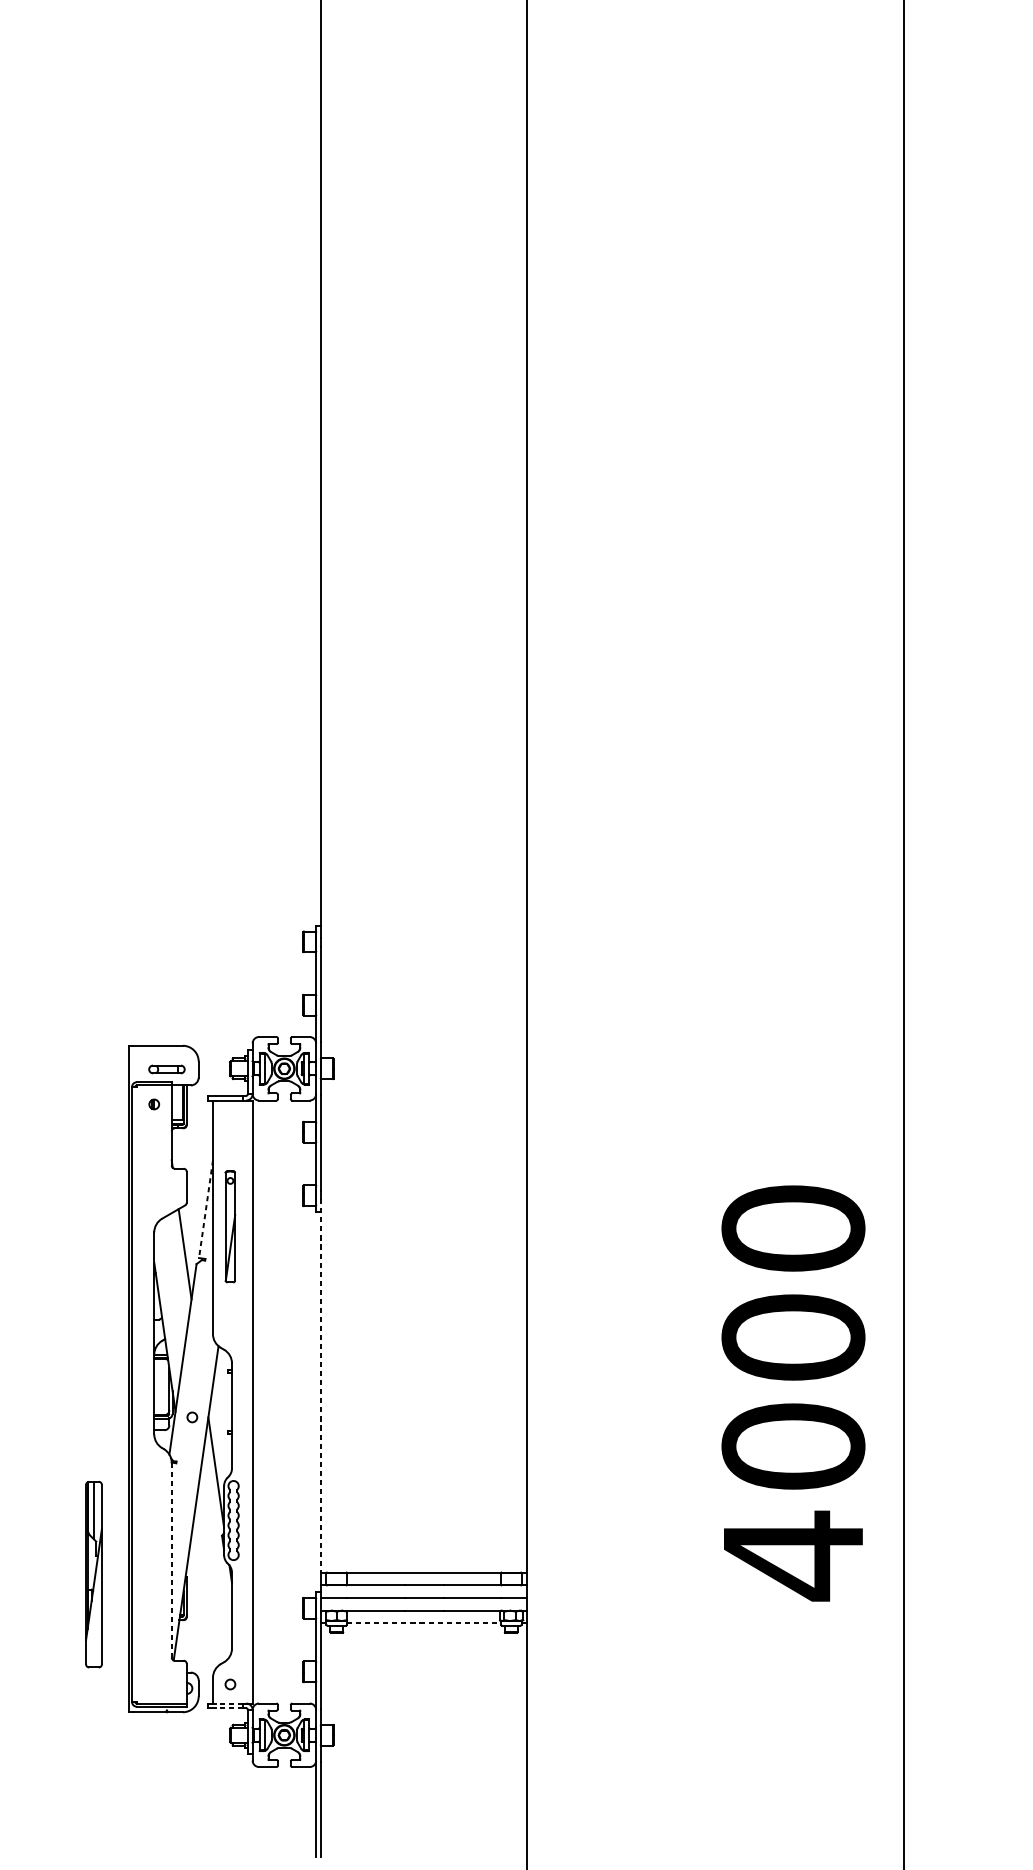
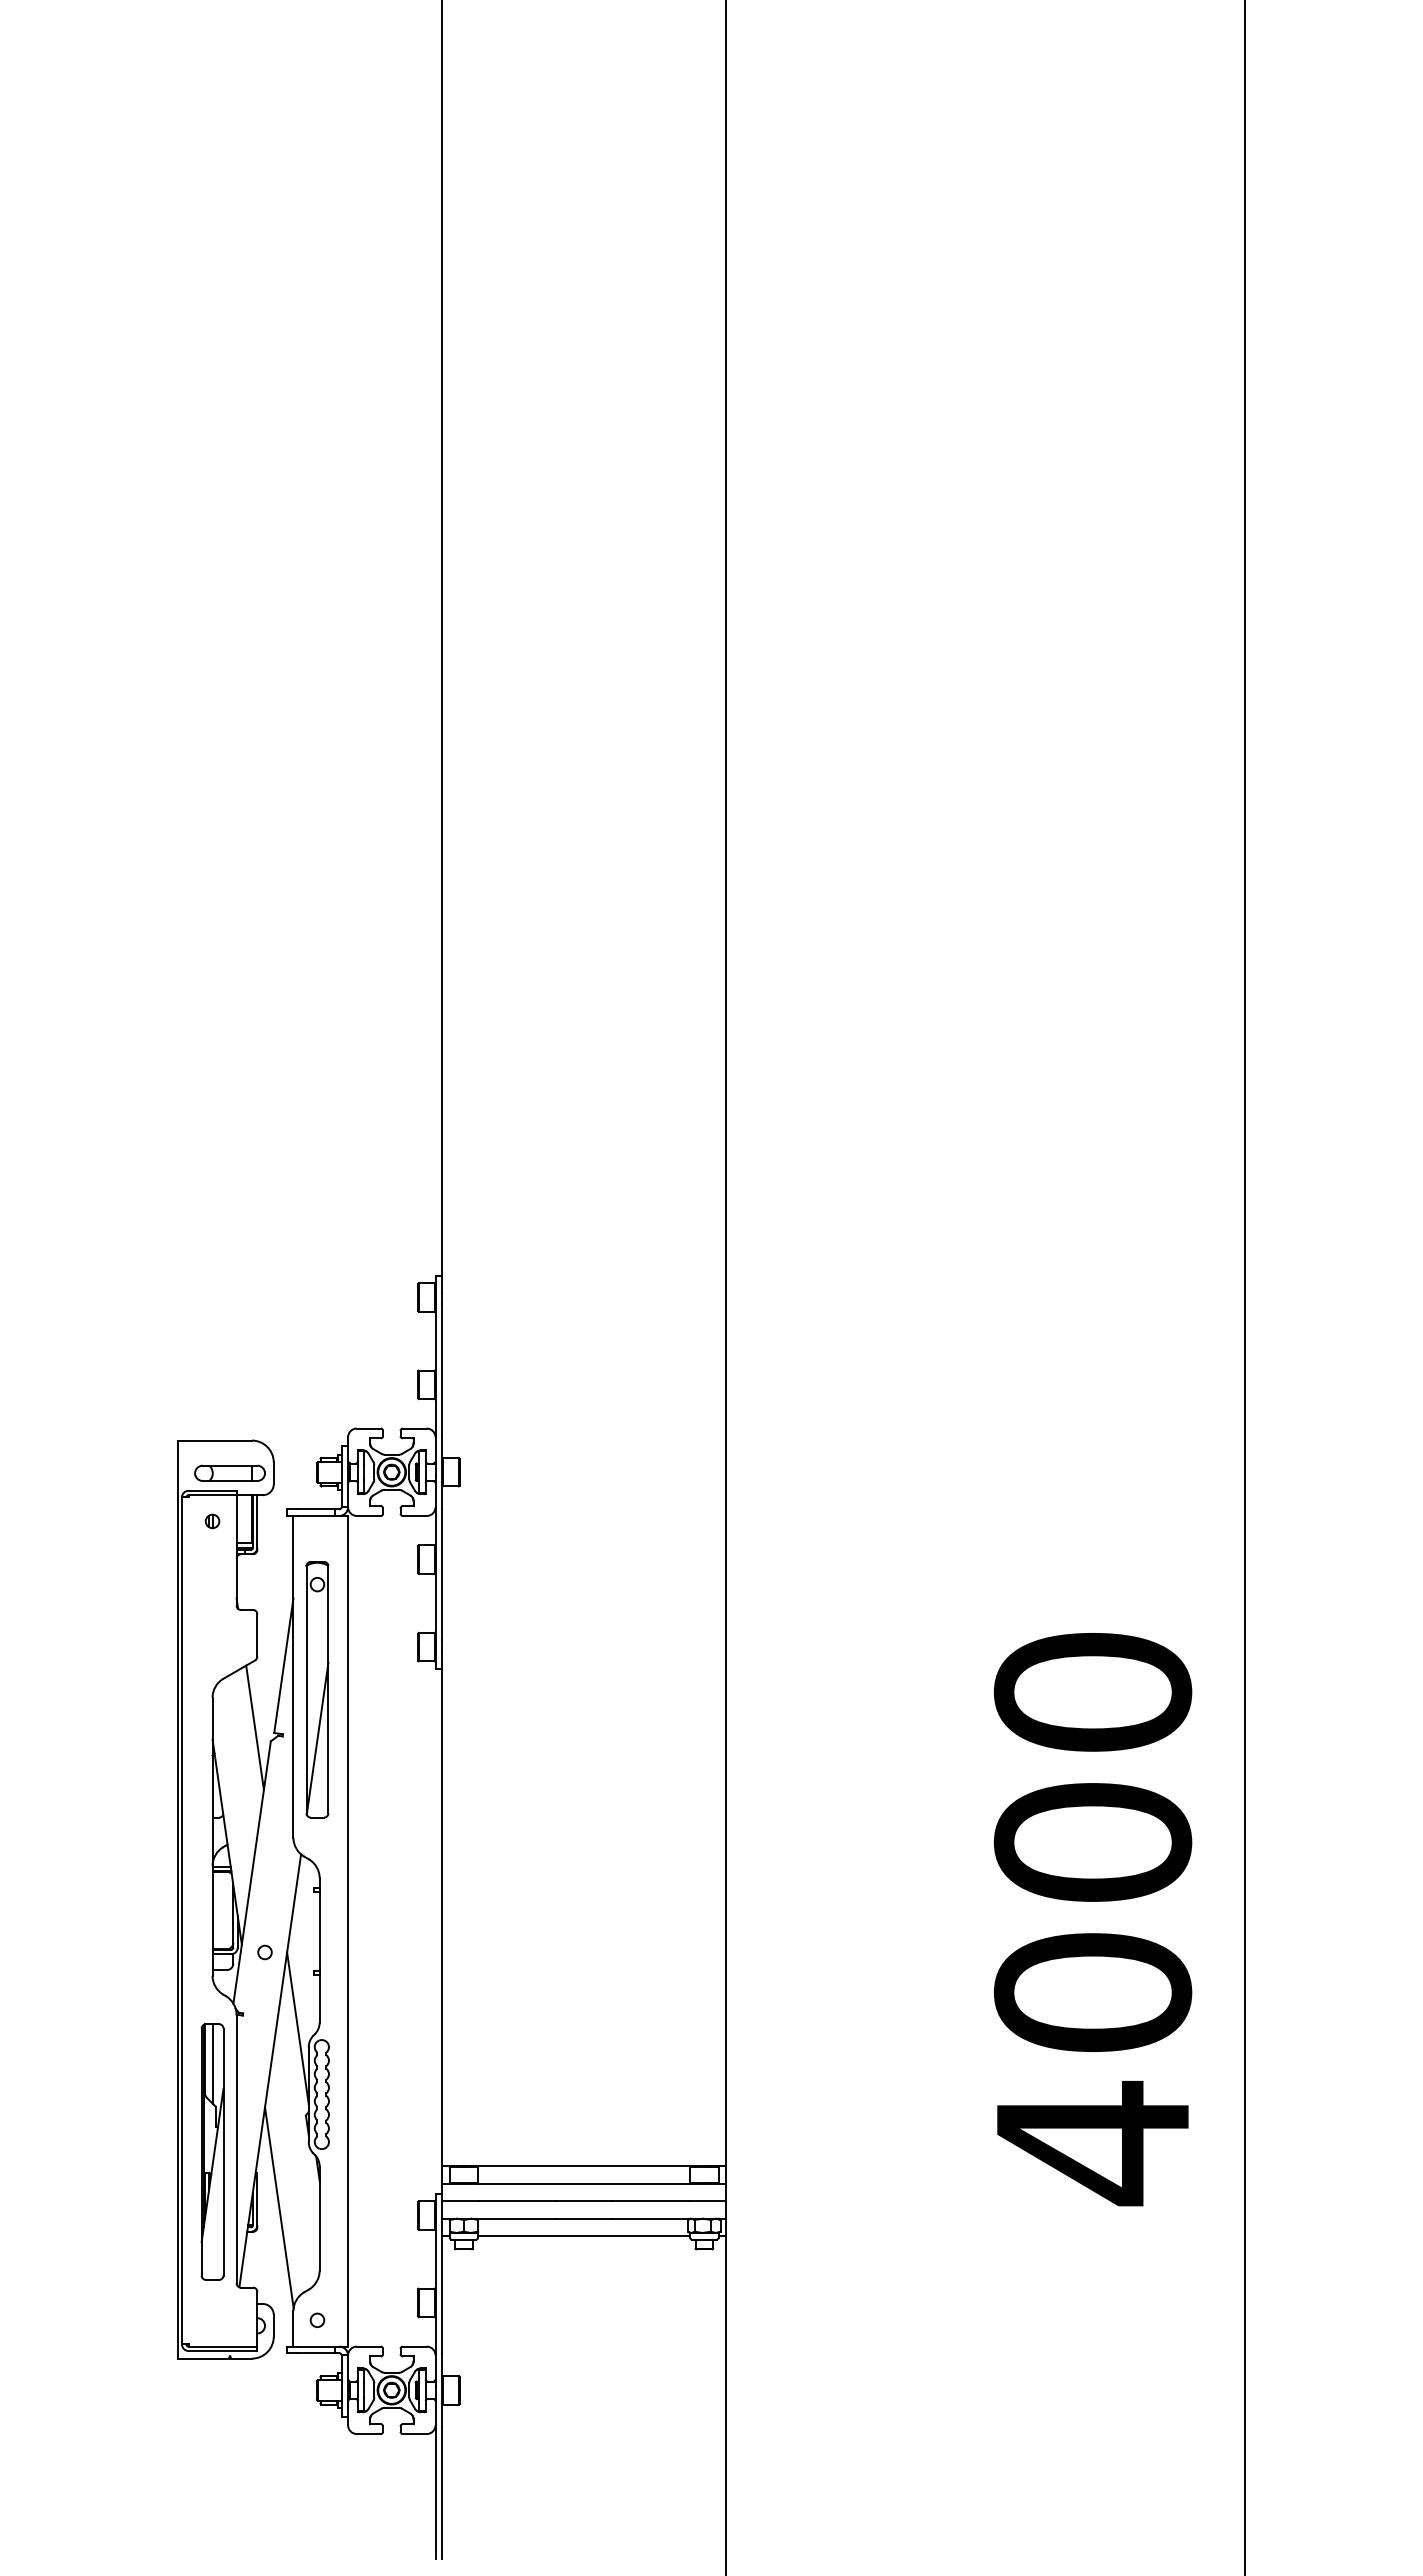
part: (166, 1068) -> (229, 1472), size x1.43
line: (205, 1209) -> (283, 1665), dashed -> solid
part: (230, 1226) -> (317, 1689), size x1.67
line: (321, 1386) -> (442, 1909), dashed -> solid
line: (171, 1560) -> (236, 2149), dashed -> solid
part: (93, 1574) -> (212, 2151), moved
line: (202, 1602) -> (279, 2207), added
line: (424, 1623) -> (584, 2236), dashed -> solid
line: (229, 1703) -> (316, 2346), dashed -> solid
line: (229, 1708) -> (316, 2353), dashed -> solid

